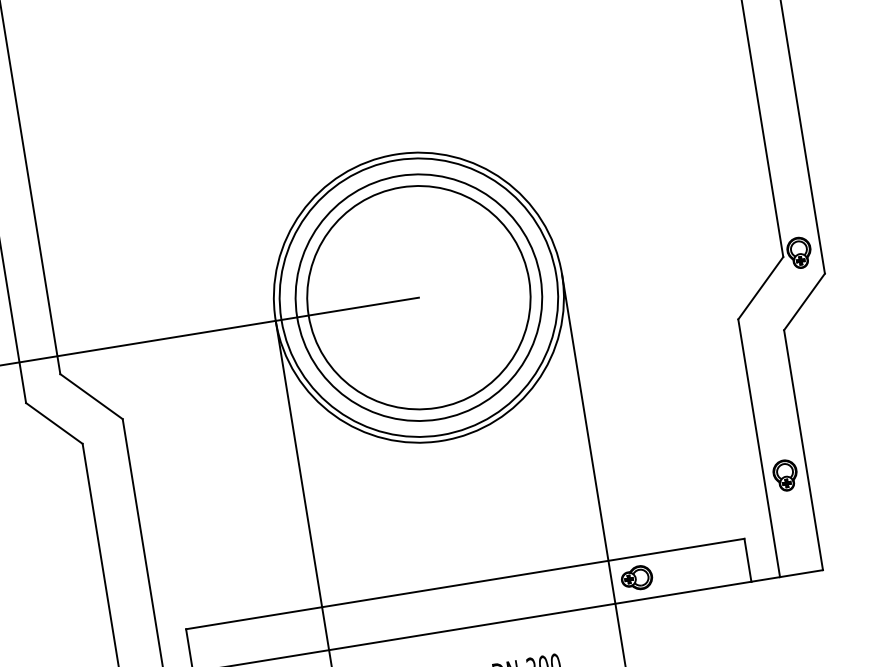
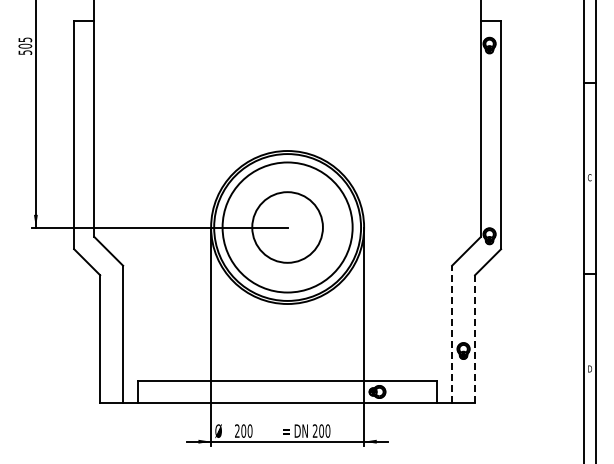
circle: (418, 297) -> (287, 227), size x0.6
line: (759, 447) -> (452, 334), solid -> dashed
line: (804, 448) -> (475, 338), solid -> dashed

